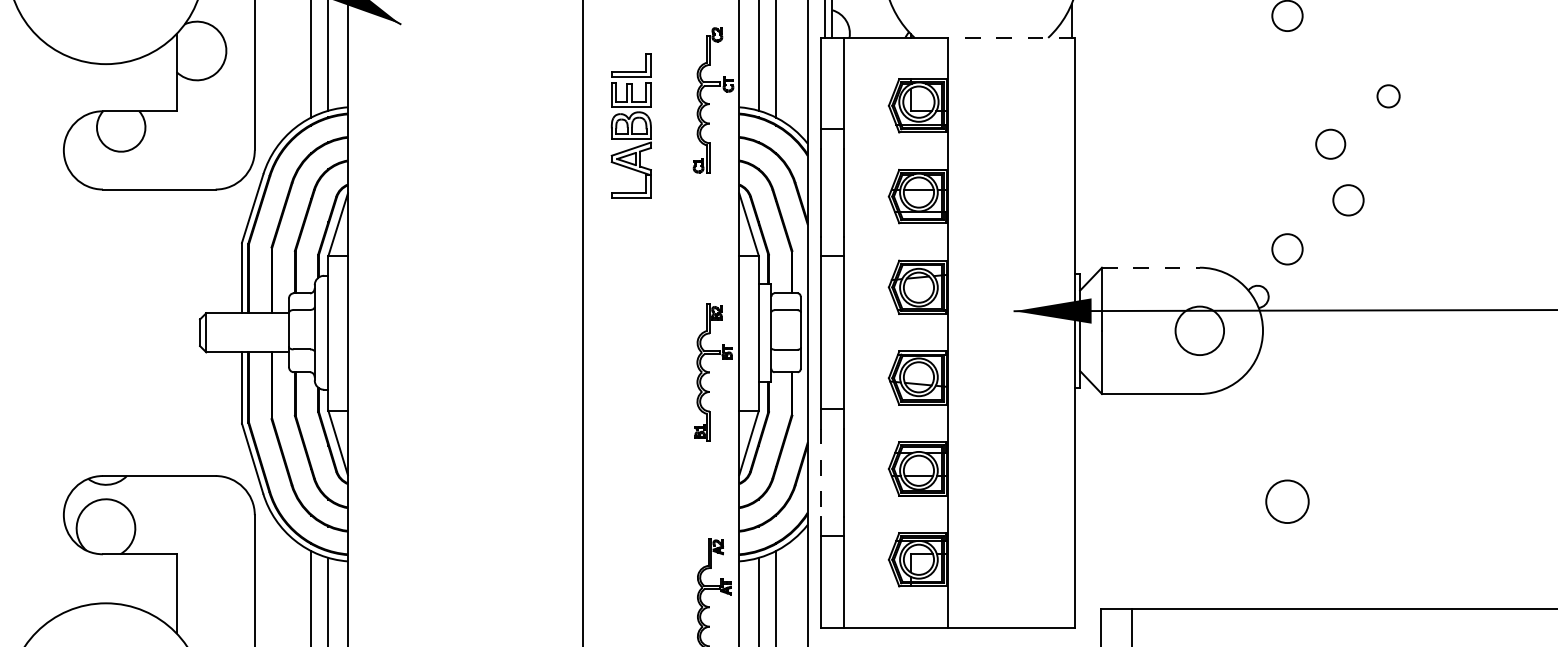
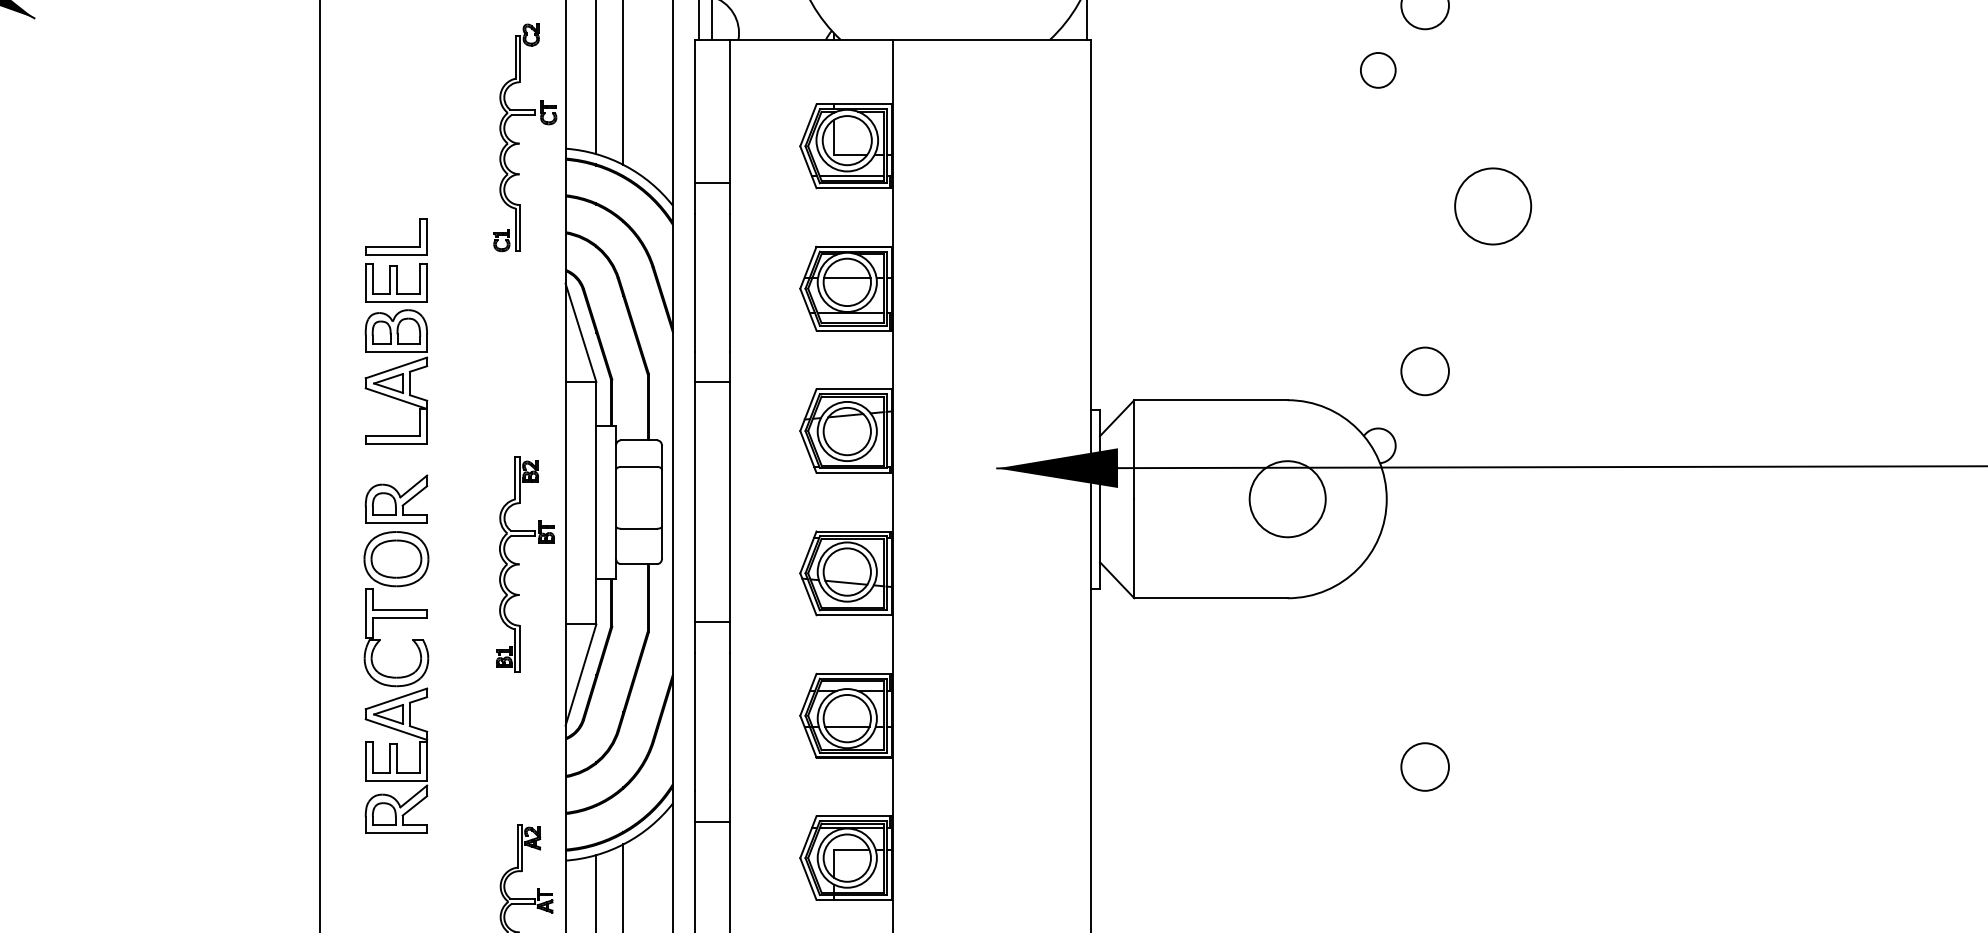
line: (1010, 37) -> (990, 39), dashed -> solid
circle: (1388, 96) -> (1378, 70), moved
part: (630, 125) -> (395, 330), moved
circle: (1330, 144) -> (1492, 207), size x1.67
circle: (1348, 200) -> (1520, 294), removed
line: (1150, 267) -> (1210, 399), dashed -> solid
part: (621, 421) -> (380, 641), added
line: (821, 473) -> (694, 722), dashed -> solid
circle: (1287, 501) -> (1425, 766), size x0.71

